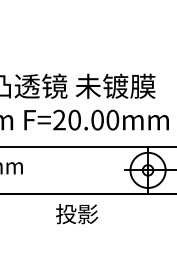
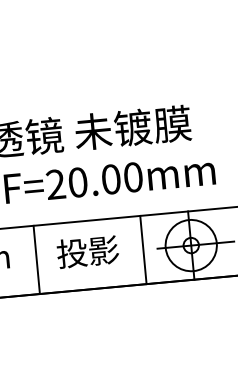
line: (41, 169) -> (36, 258), added
line: (115, 169) -> (143, 248), added
text: (77, 214) -> (88, 252), moved

